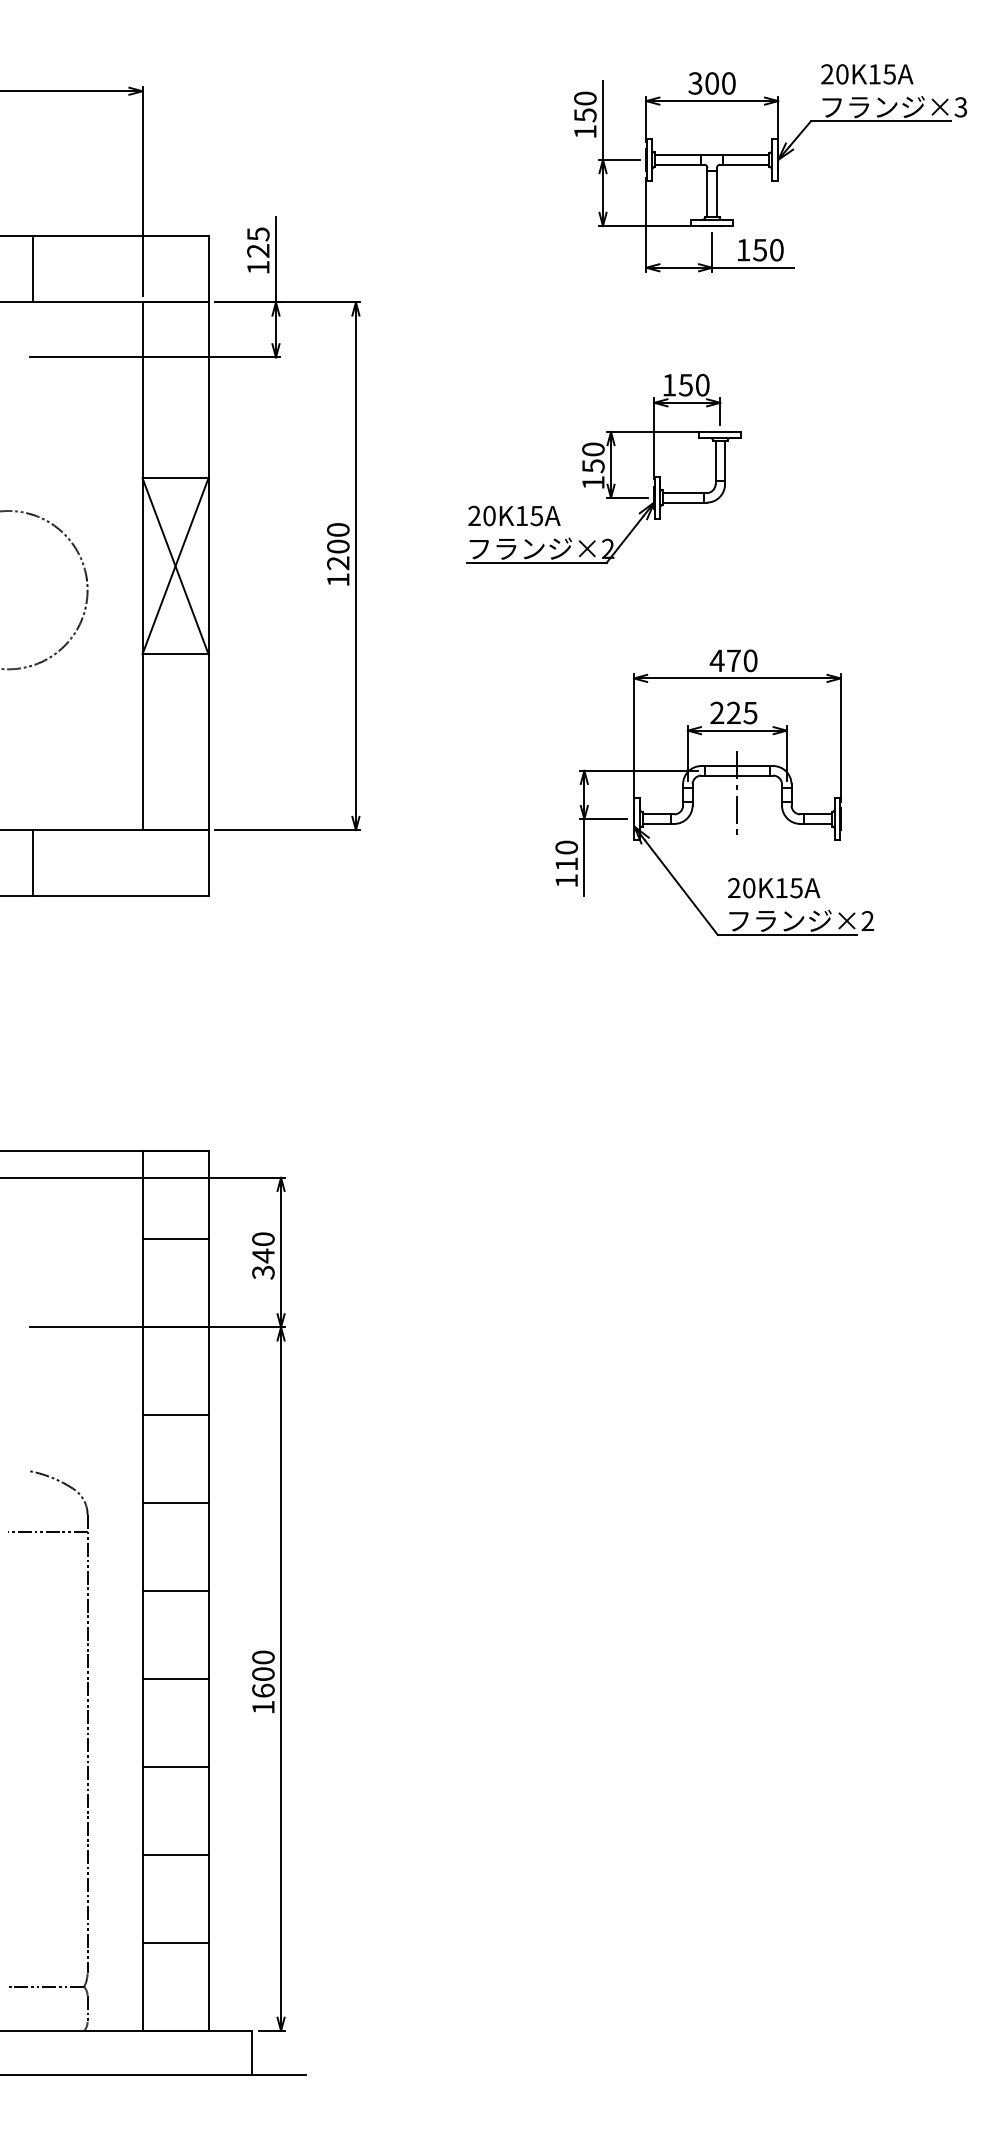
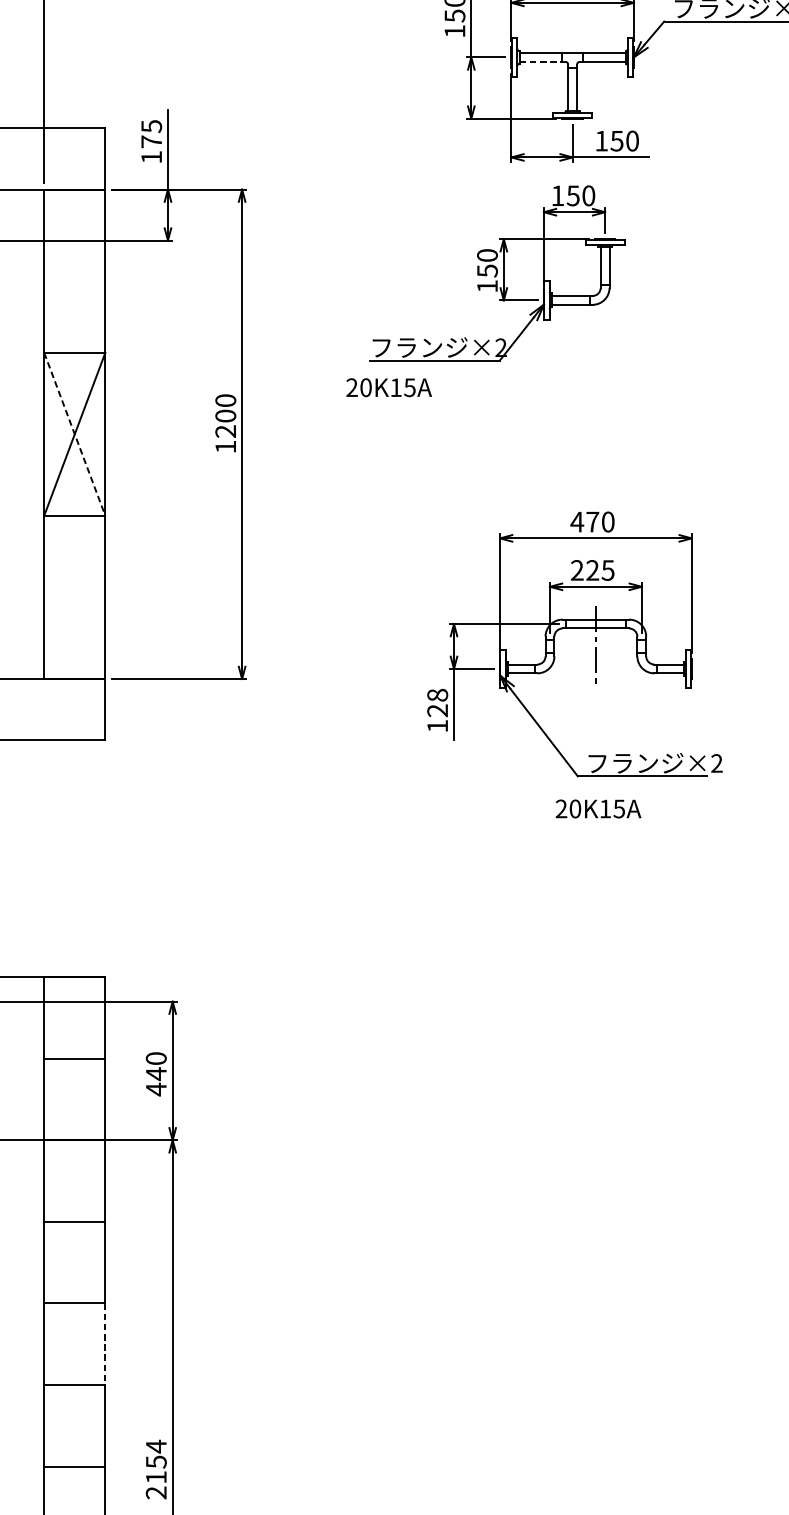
line: (678, 164) -> (541, 61), solid -> dashed
text: (258, 250) -> (151, 141), 125 -> 175
part: (603, 468) -> (496, 273), moved
line: (175, 566) -> (74, 434), solid -> dashed
text: (566, 855) -> (437, 702), 110 -> 128
text: (774, 888) -> (598, 809), moved
text: (263, 1272) -> (156, 1089), 340 -> 440
line: (208, 1547) -> (105, 1344), solid -> dashed
text: (263, 1682) -> (156, 1469), 1600 -> 2154

